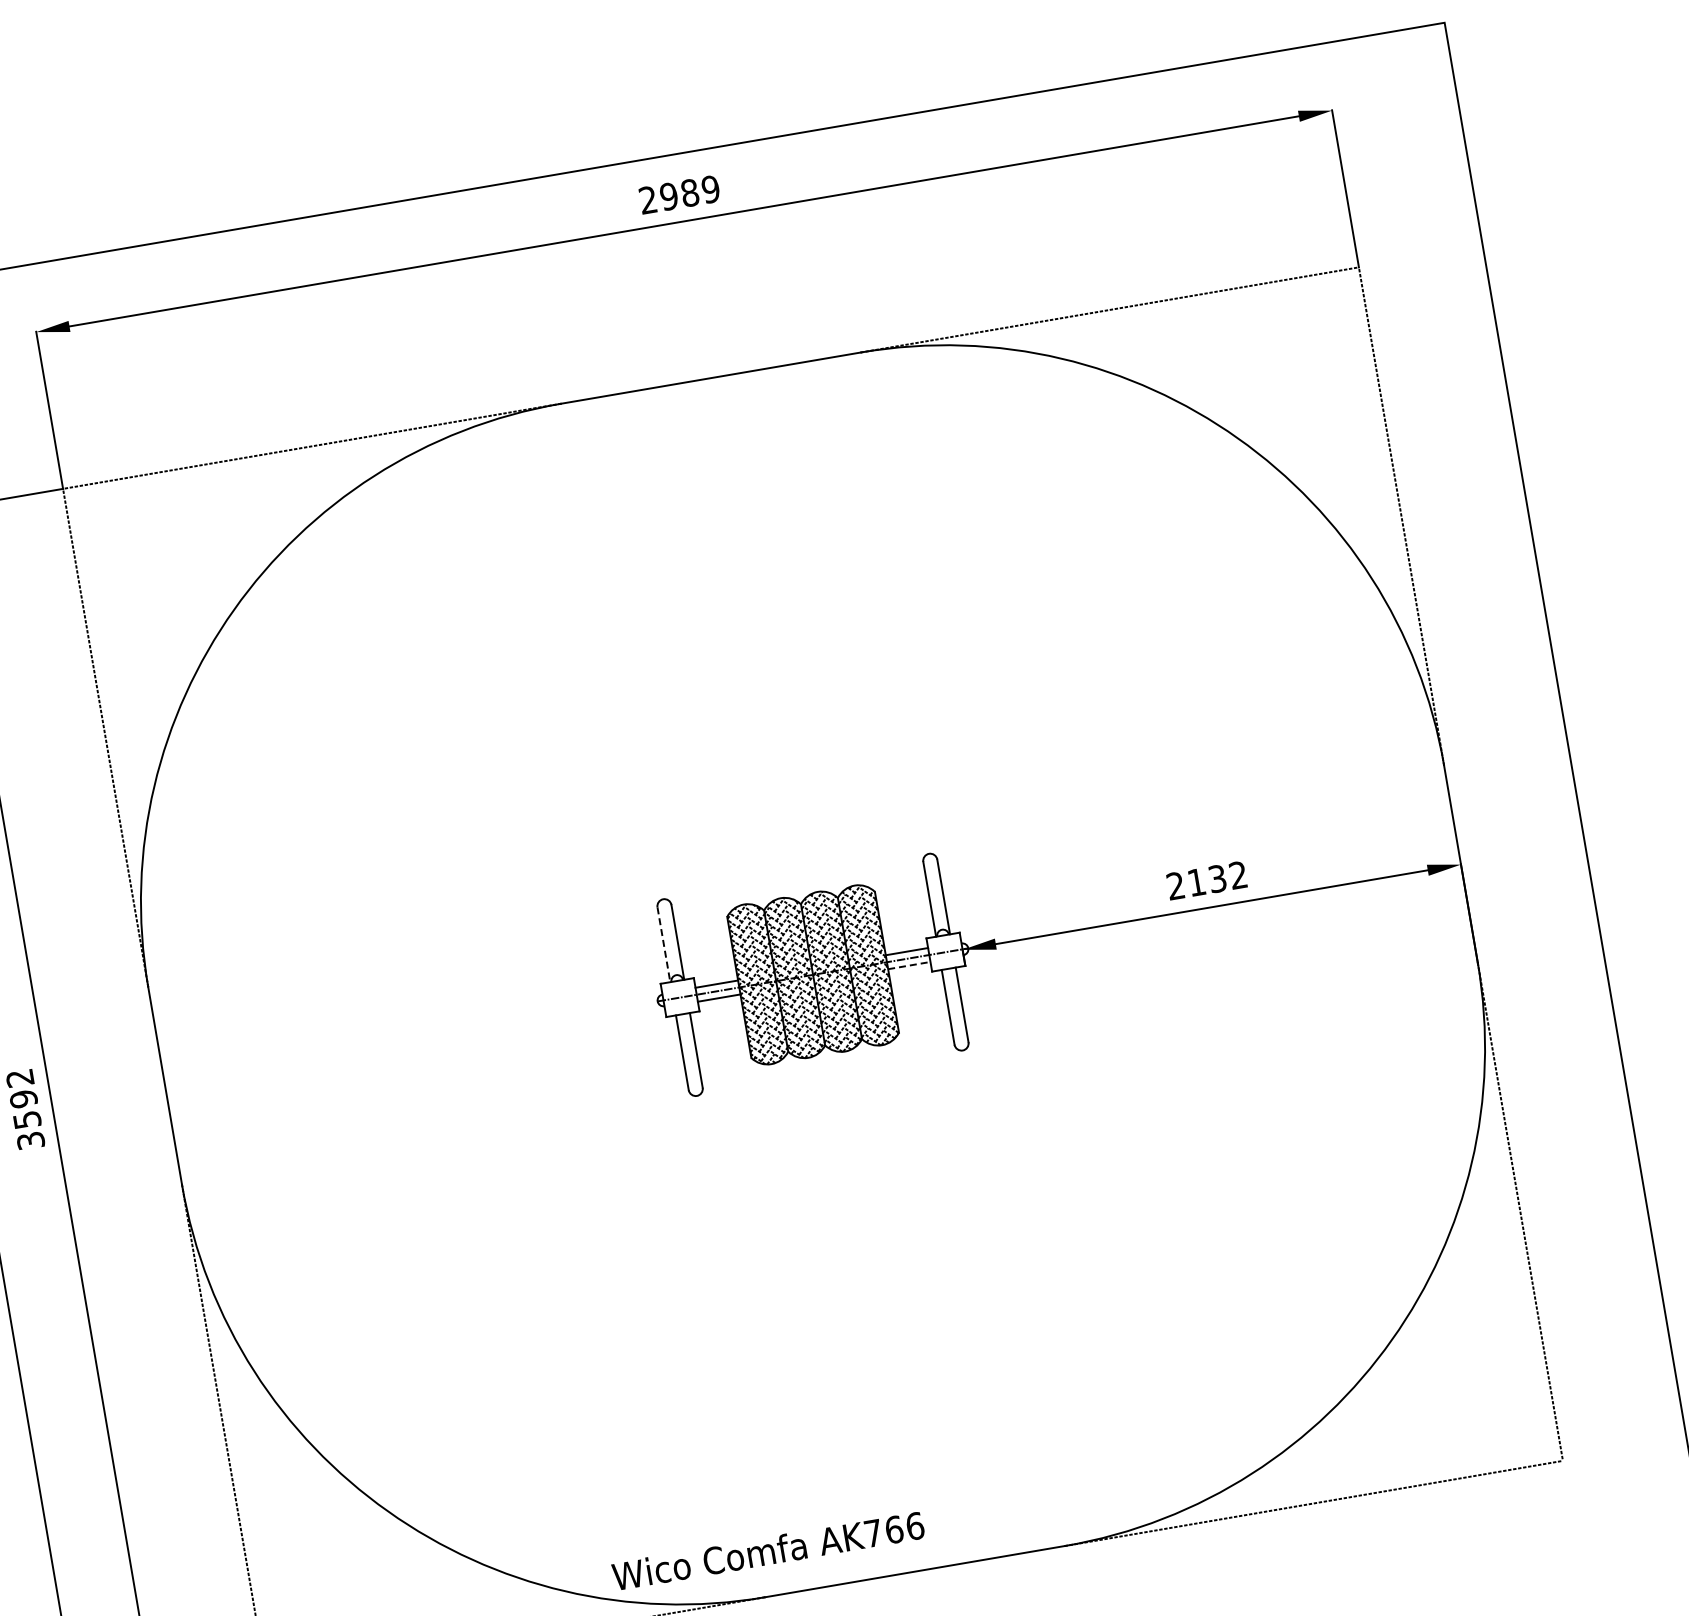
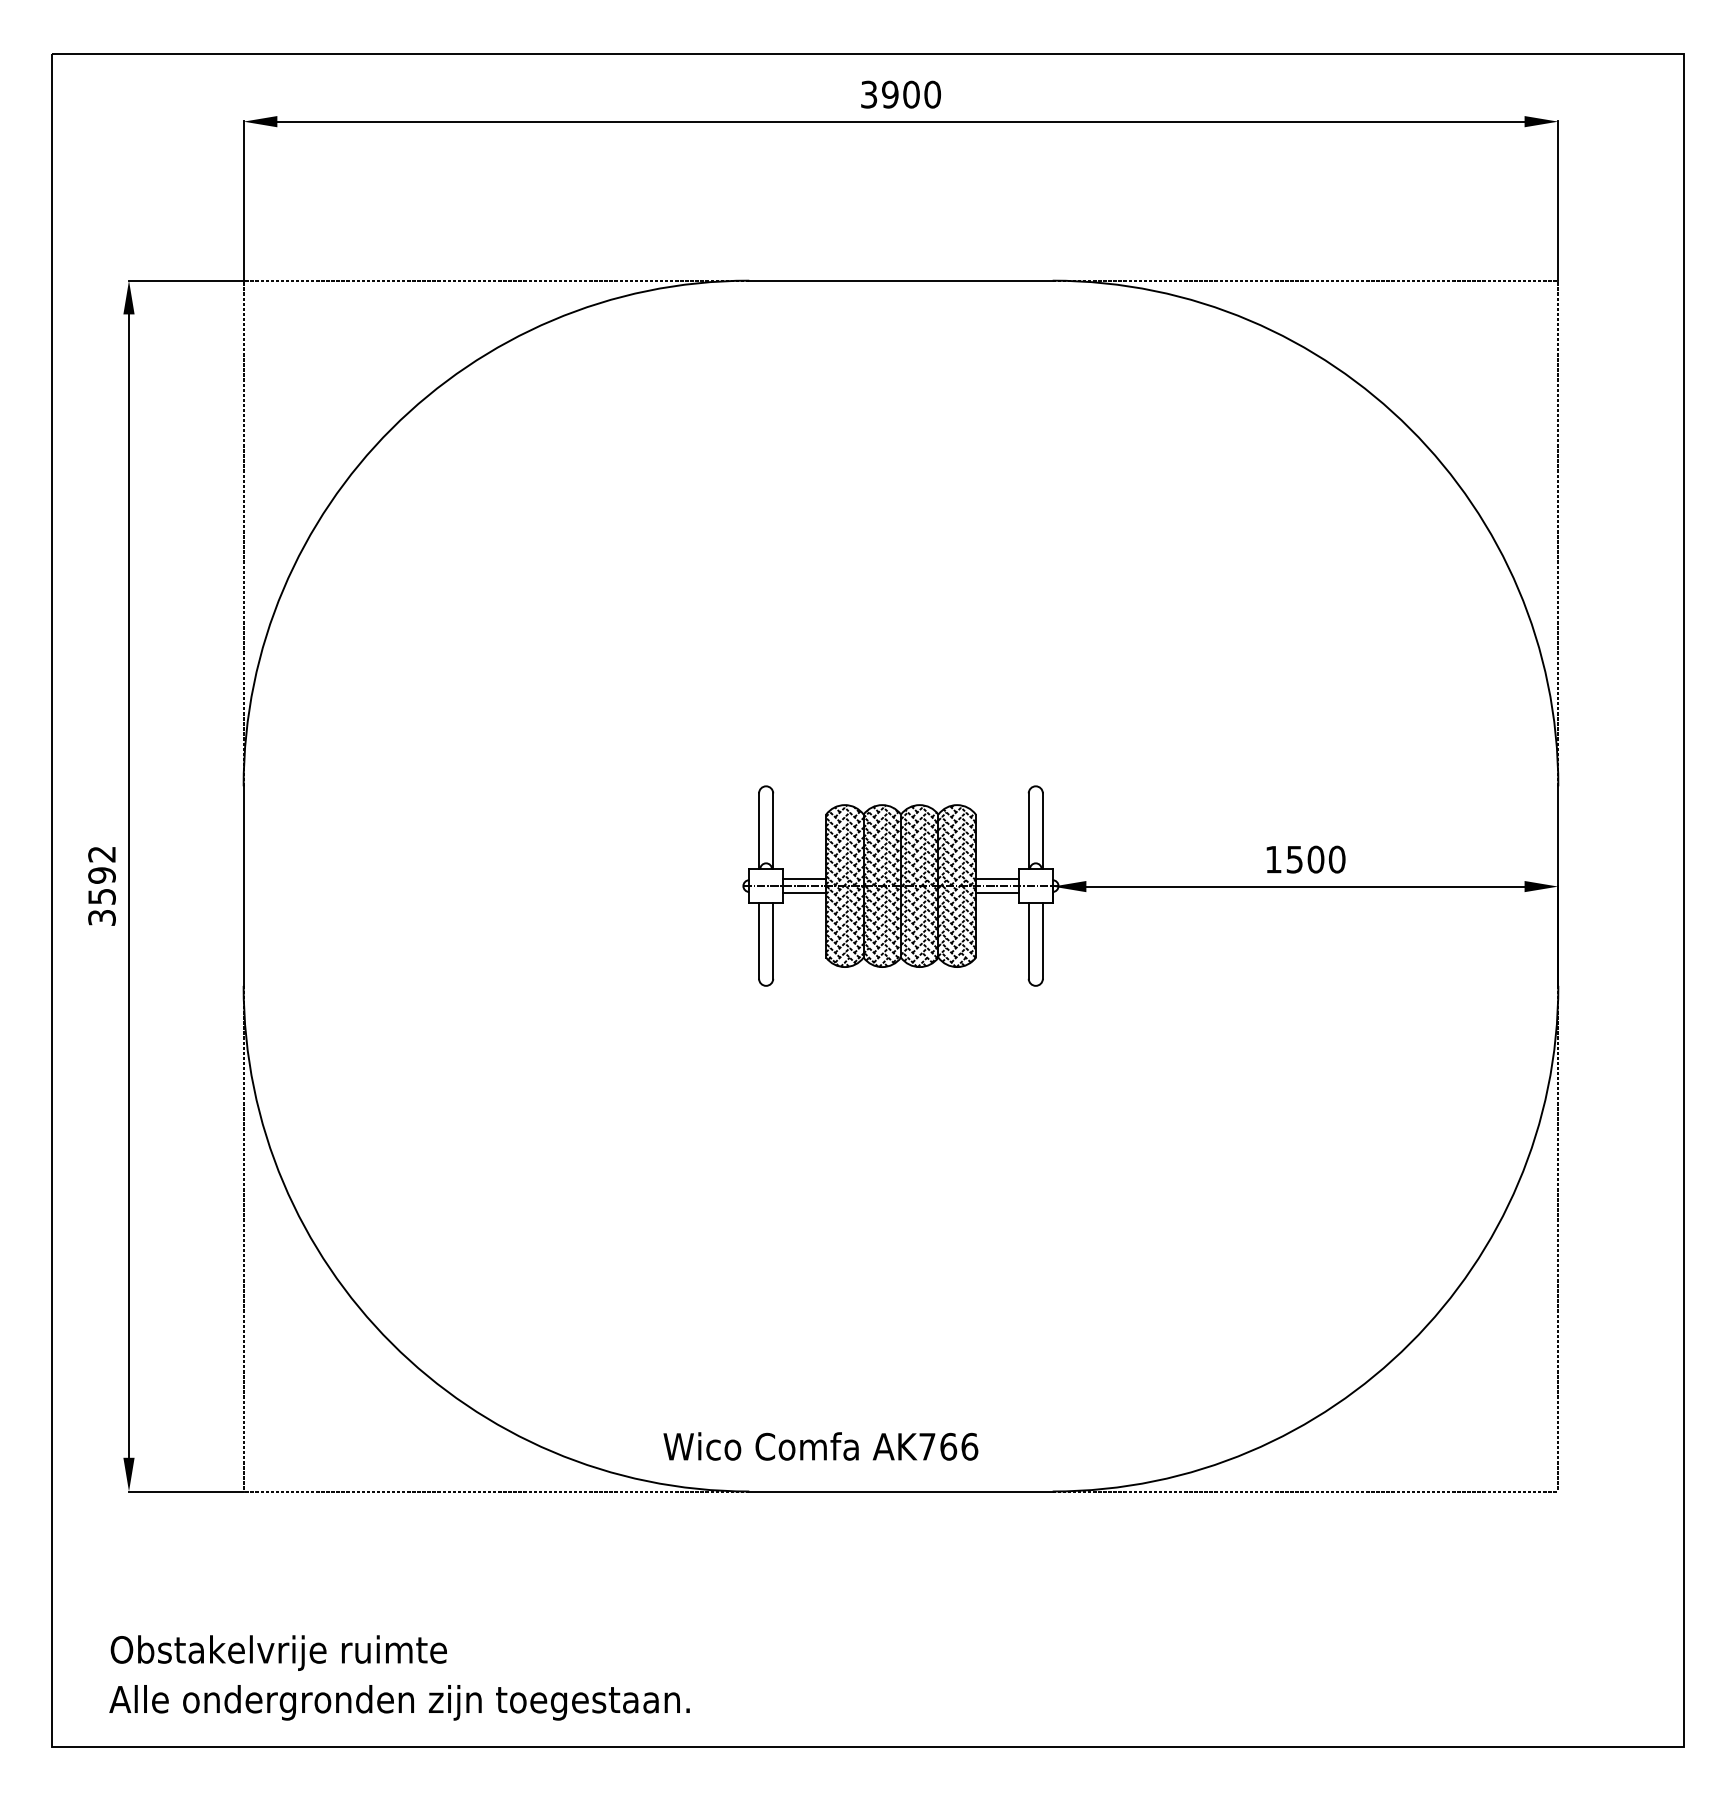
text: (680, 194) -> (901, 94), 2989 -> 3900
text: (1207, 880) -> (1305, 859), 2132 -> 1500
line: (664, 944) -> (759, 831), dashed -> solid
line: (909, 965) -> (997, 893), dashed -> solid
text: (767, 1551) -> (820, 1446), moved

